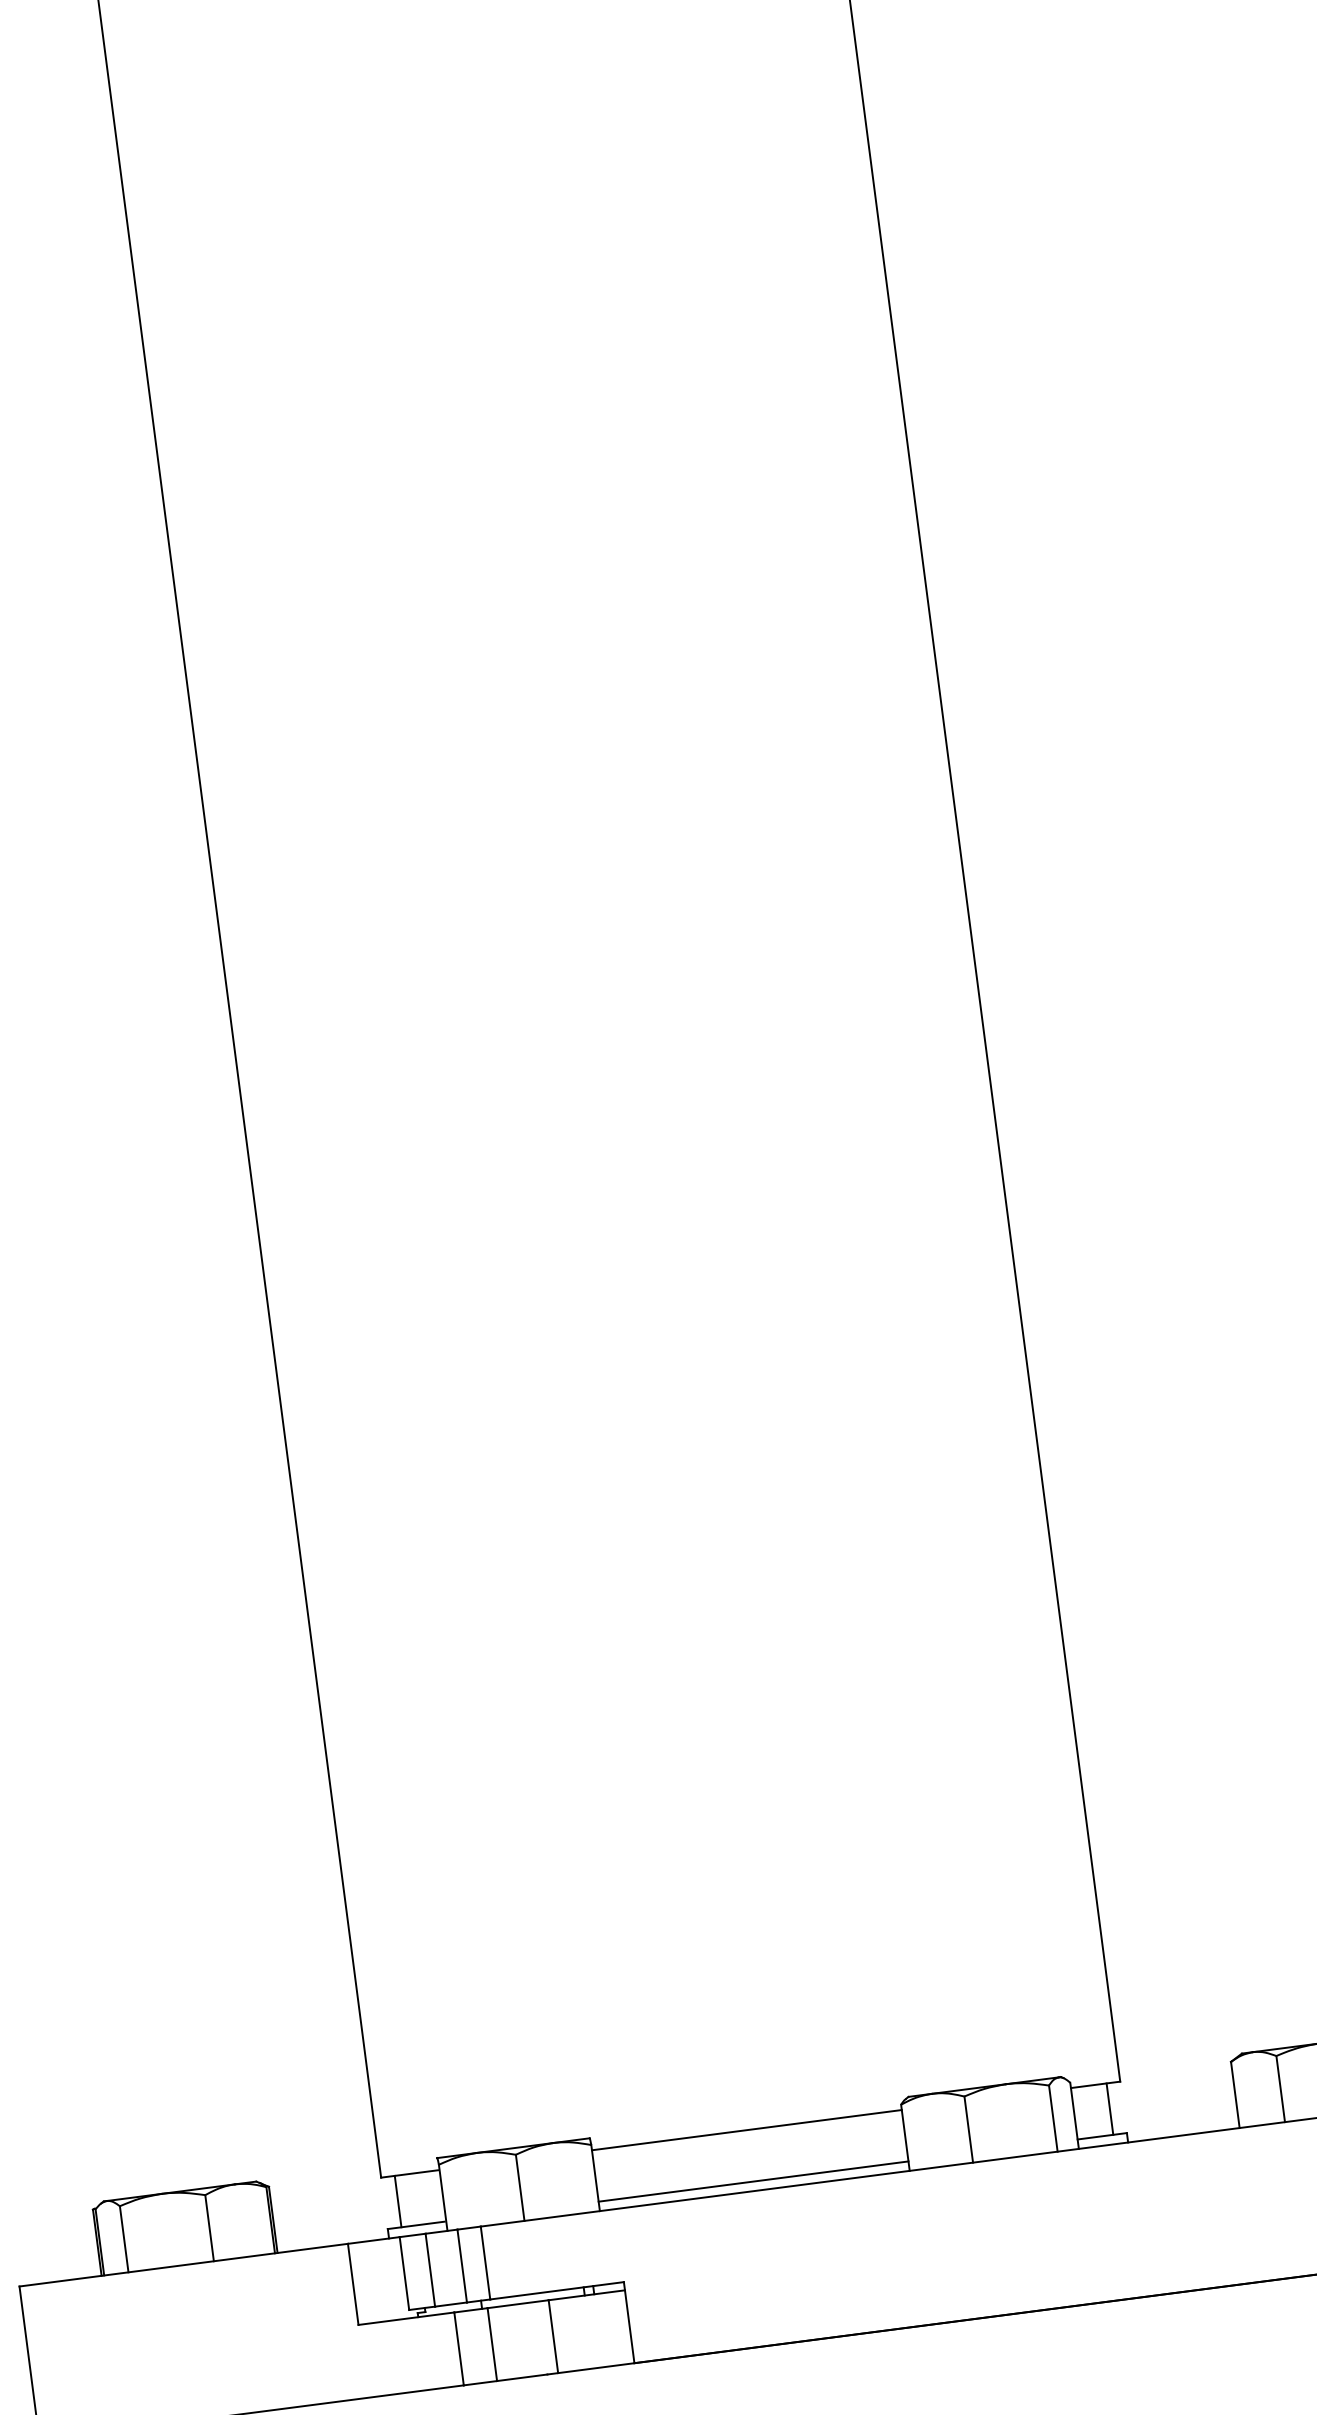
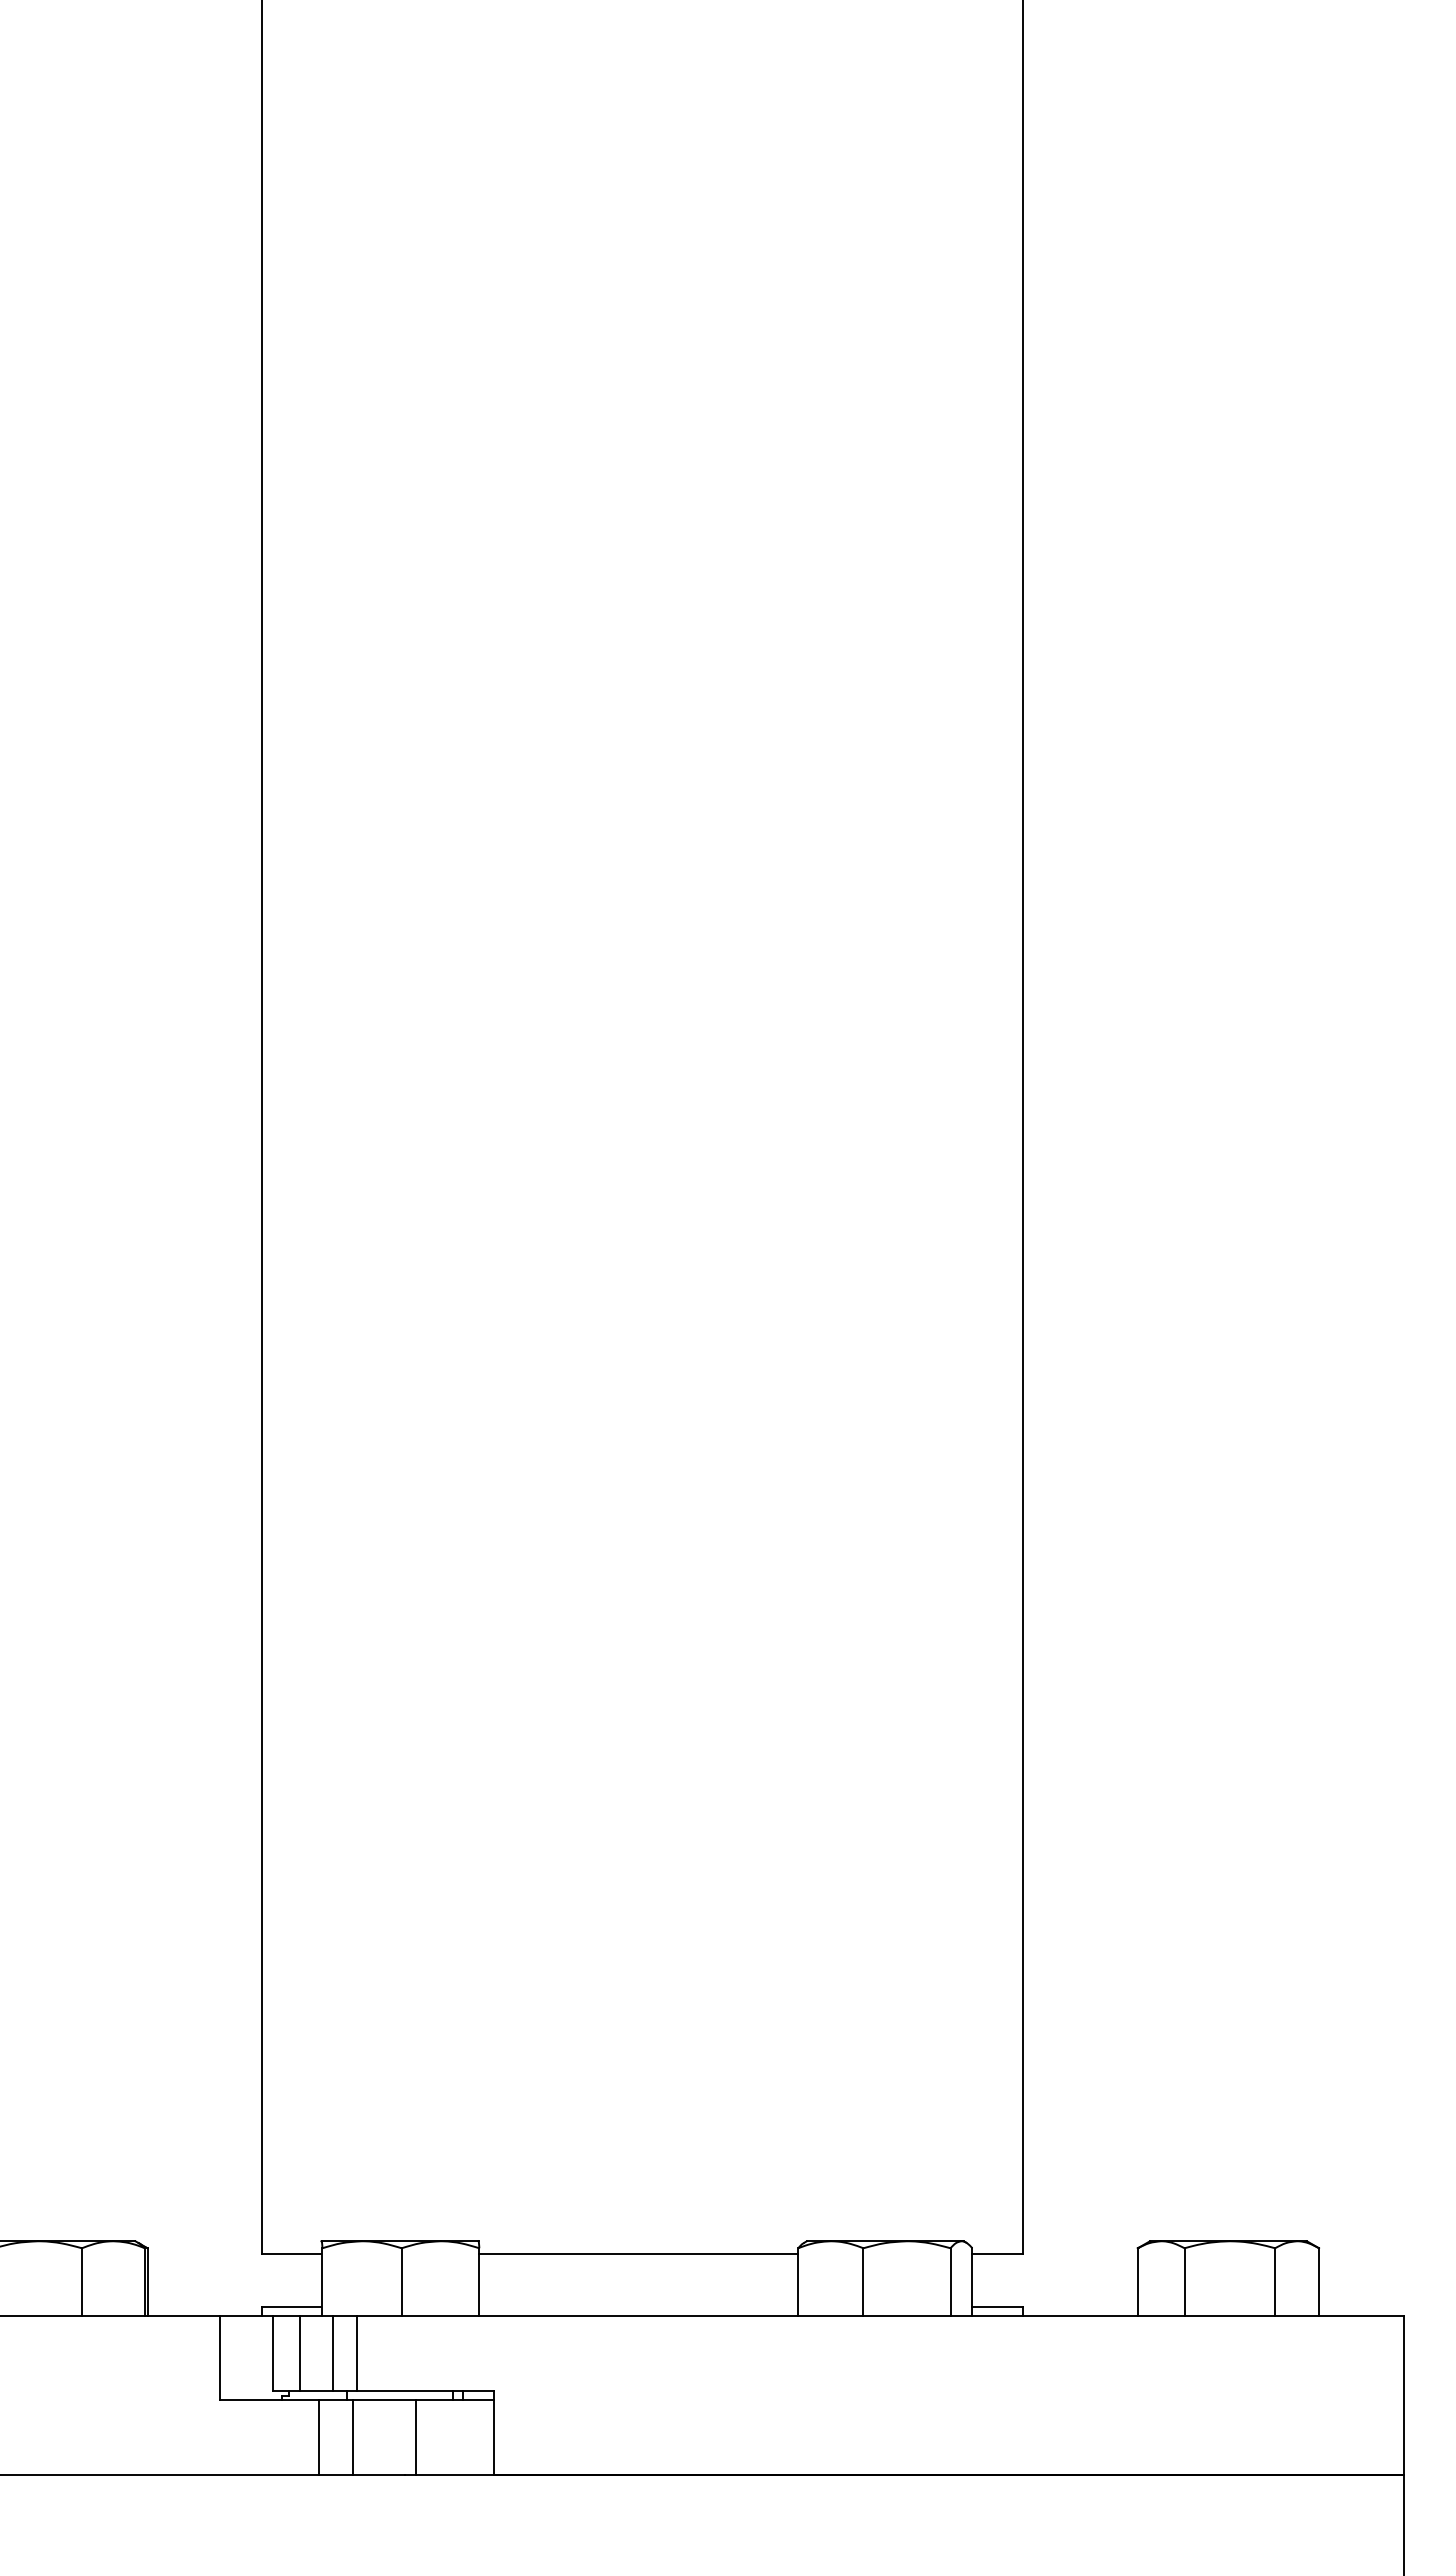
line: (1110, 2108) -> (1009, 2279), removed
line: (753, 2181) -> (638, 2306), removed
line: (398, 2200) -> (276, 2279), removed

